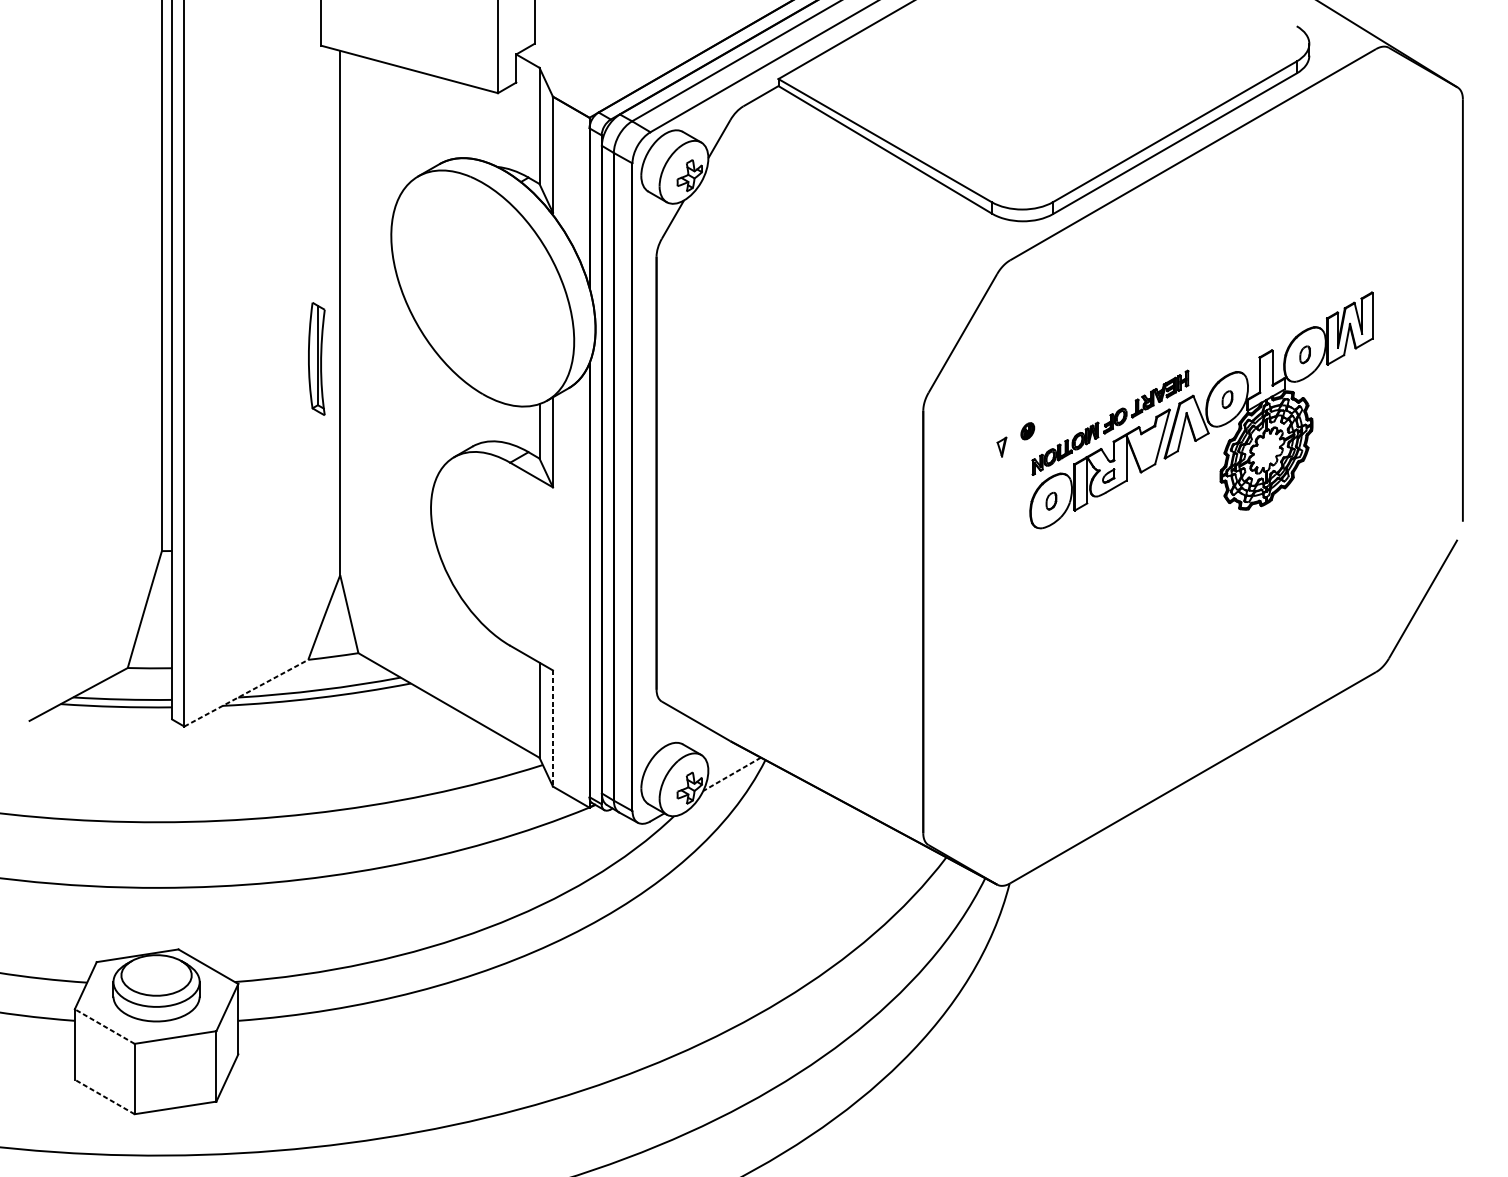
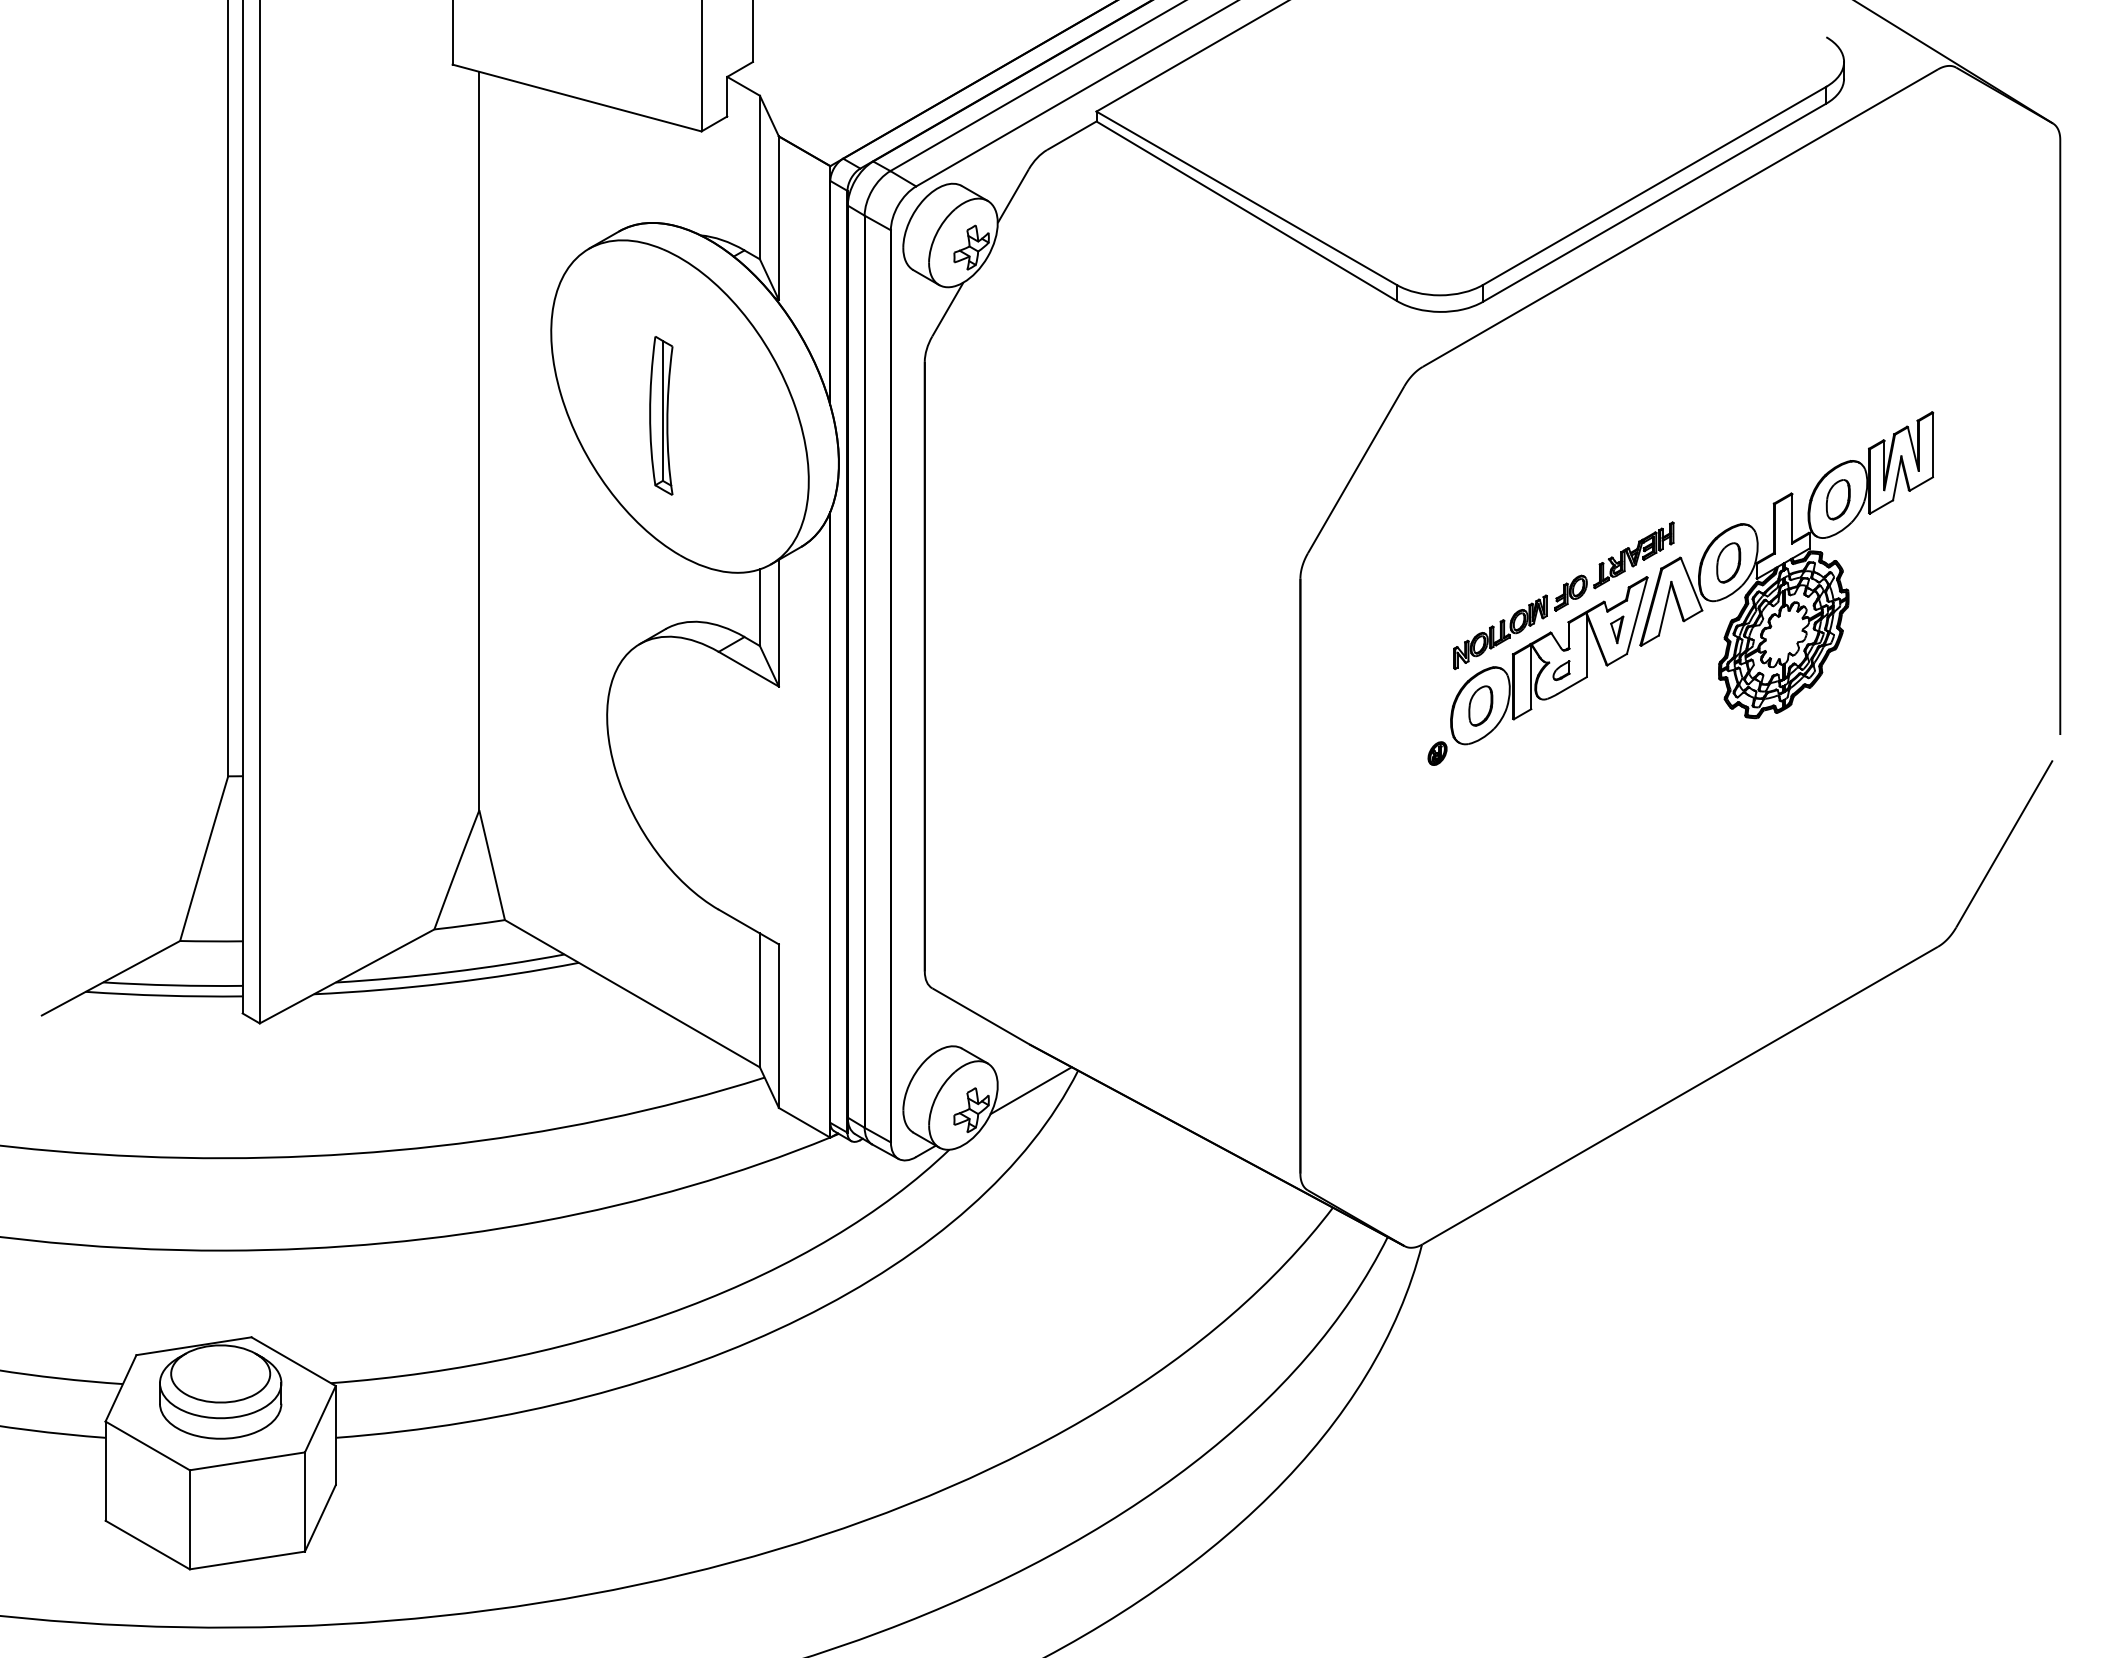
part: (1304, 354) -> (1837, 499), size x1.67
part: (316, 358) -> (661, 415), moved
part: (1227, 399) -> (1728, 562), size x1.67
part: (1027, 431) -> (1437, 753), moved
part: (1002, 446) -> (1617, 629), moved
part: (1051, 500) -> (1480, 705), size x1.67
line: (246, 693) -> (347, 976), dashed -> solid
line: (552, 728) -> (778, 1026), dashed -> solid
line: (732, 774) -> (1031, 1090), dashed -> solid
line: (104, 1026) -> (147, 1445), dashed -> solid
line: (104, 1097) -> (147, 1545), dashed -> solid

